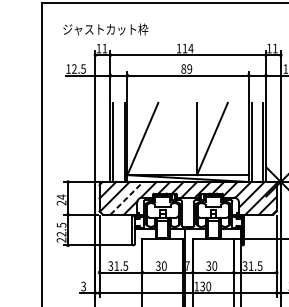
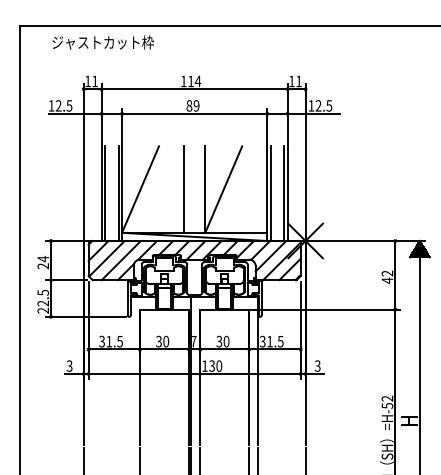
text: (105, 29) -> (102, 42), moved
line: (179, 138) -> (184, 189), added
line: (126, 198) -> (121, 260), dashed -> solid

